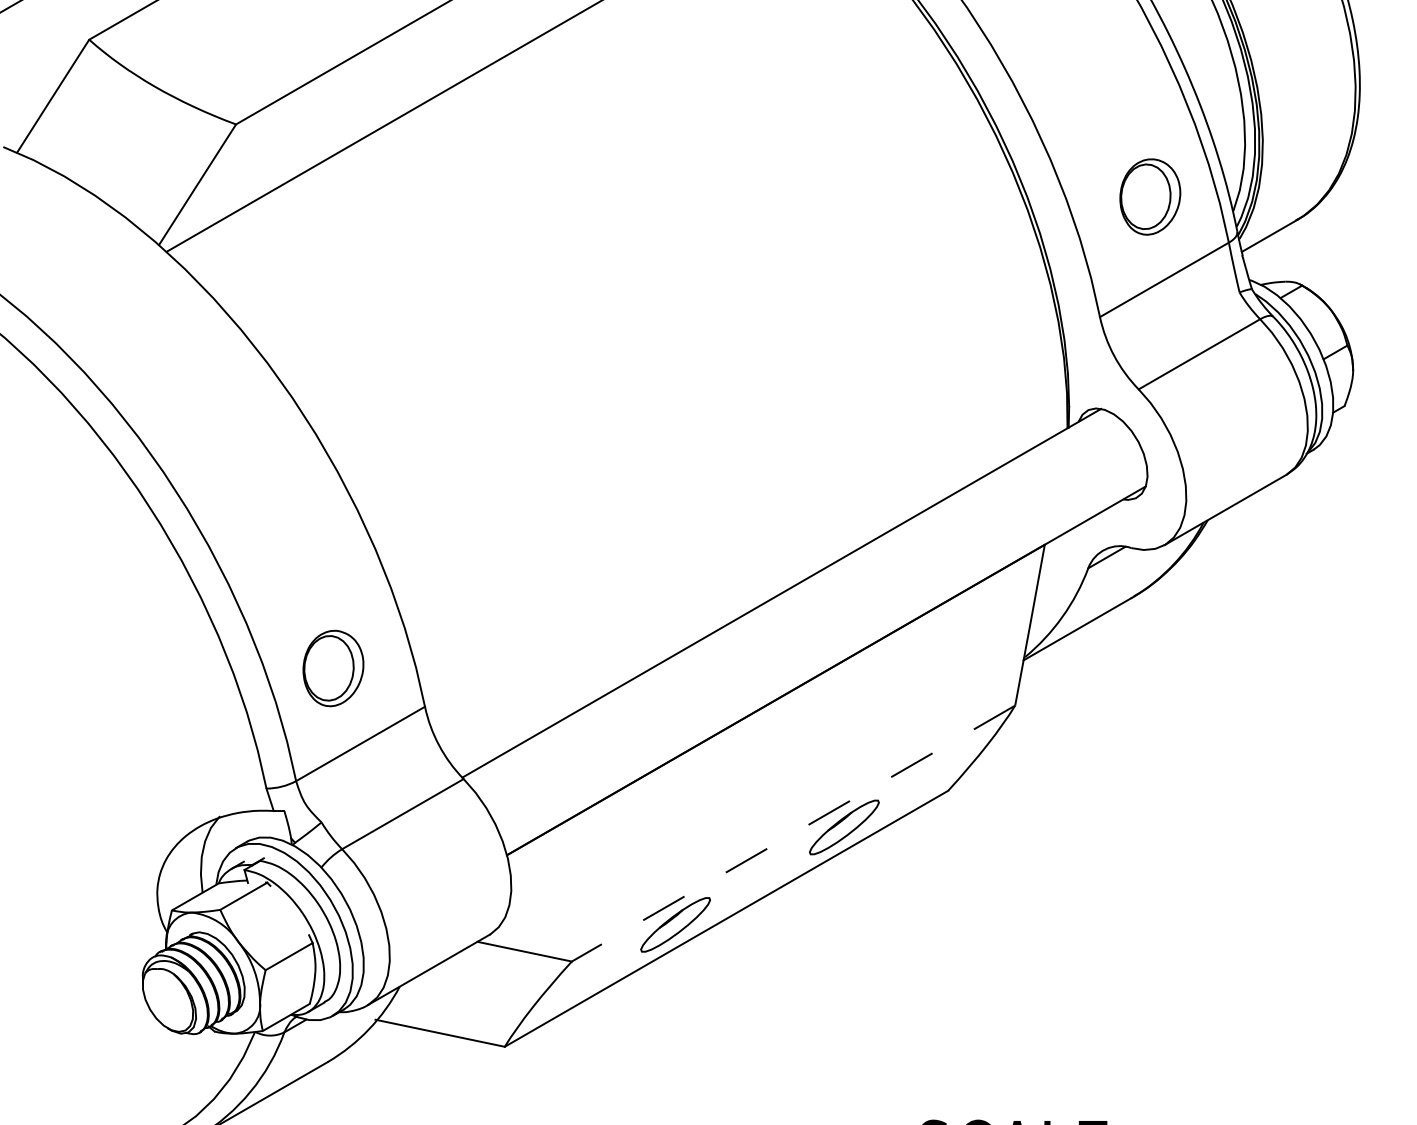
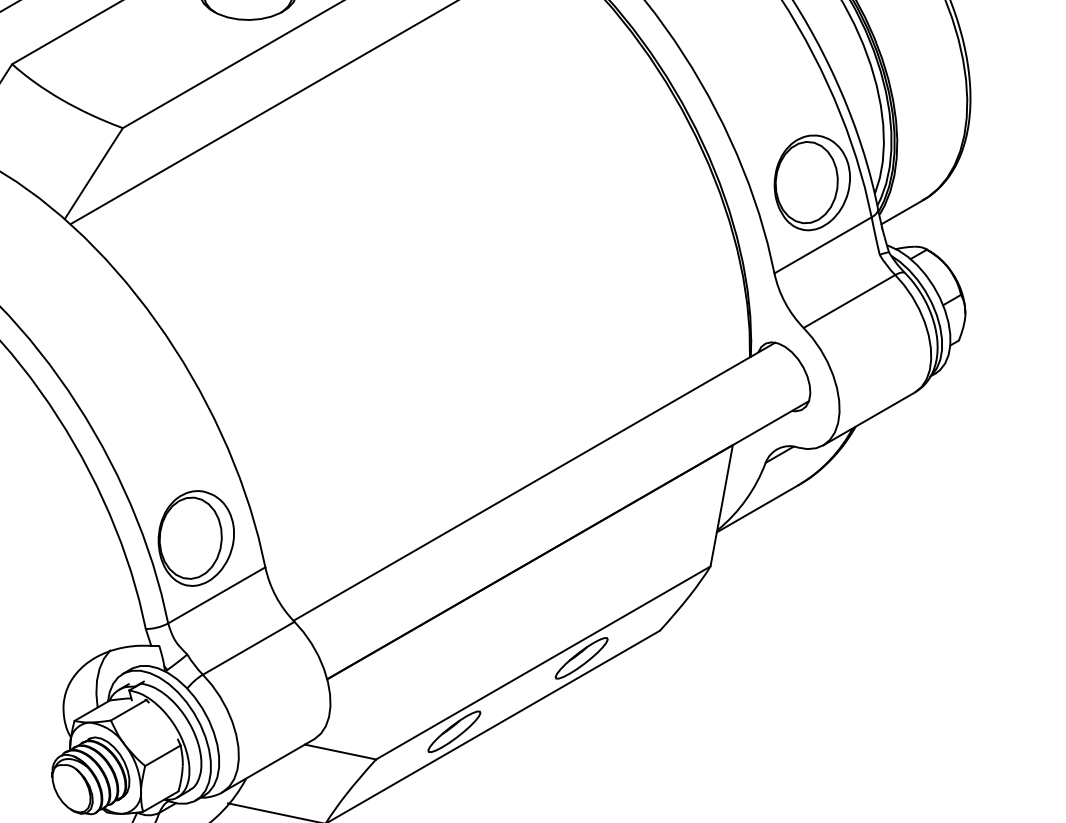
part: (1150, 196) -> (812, 182), size x1.67
part: (333, 668) -> (196, 538), size x1.67
line: (793, 833) -> (543, 662), dashed -> solid

